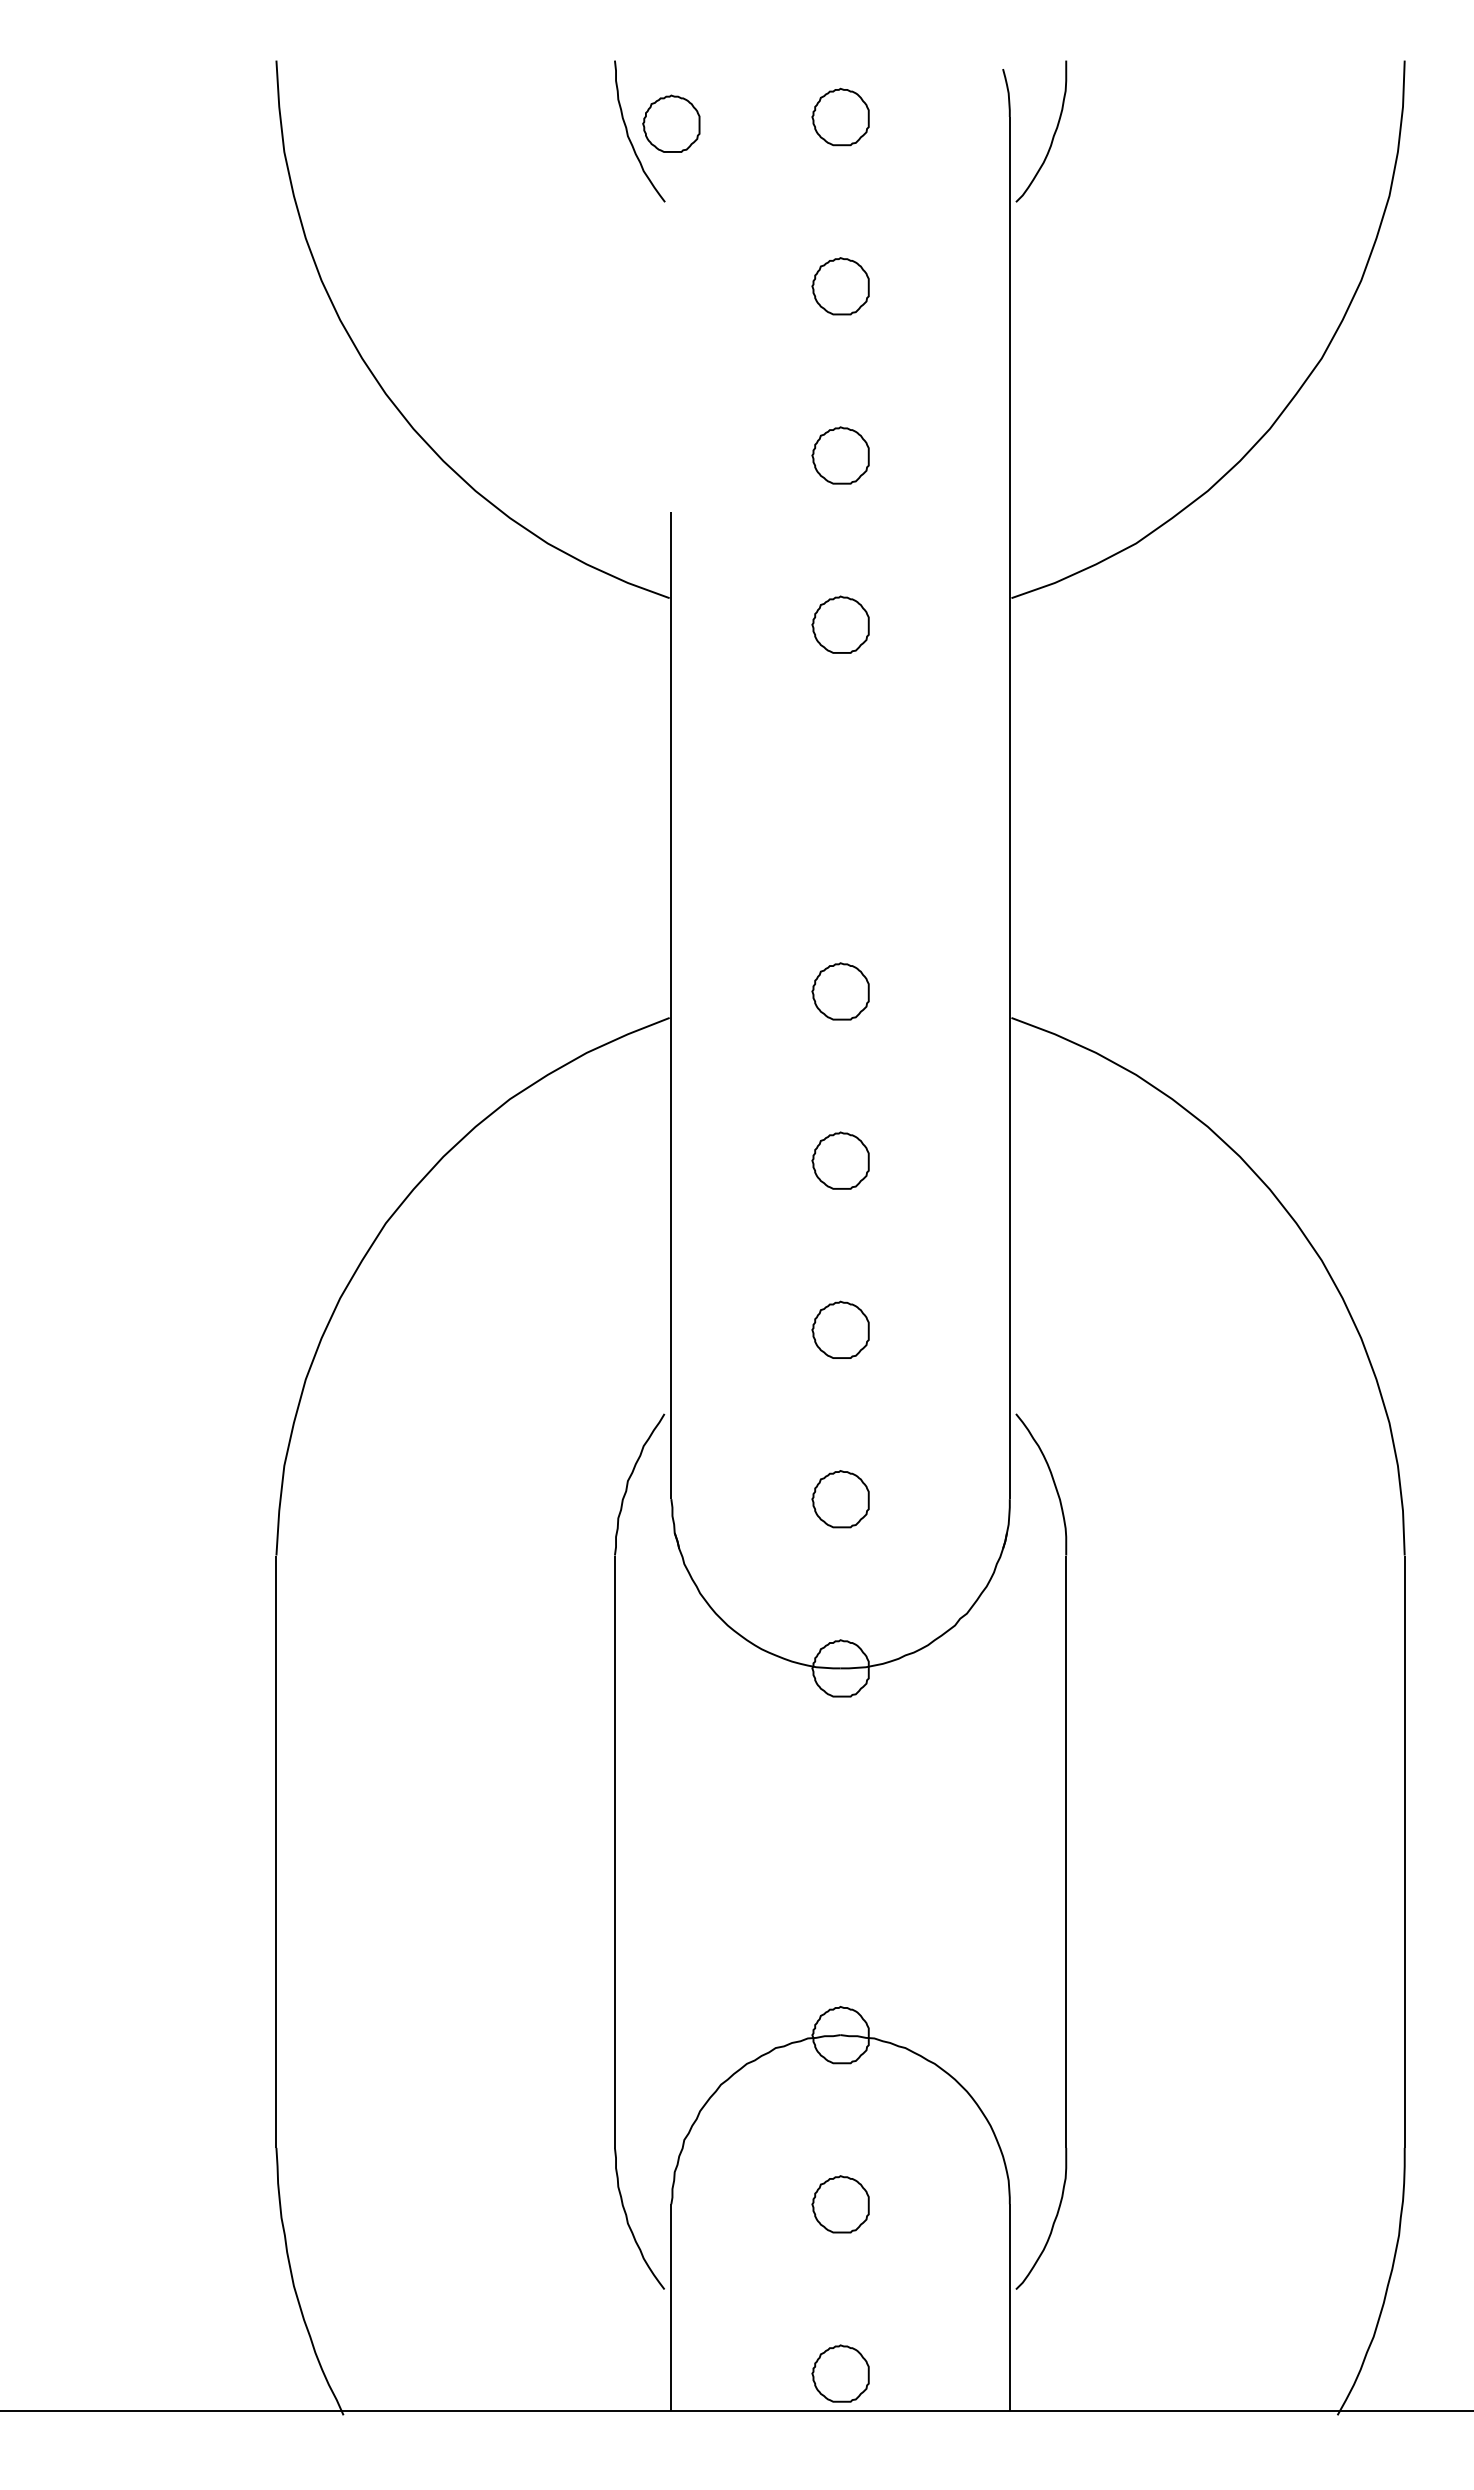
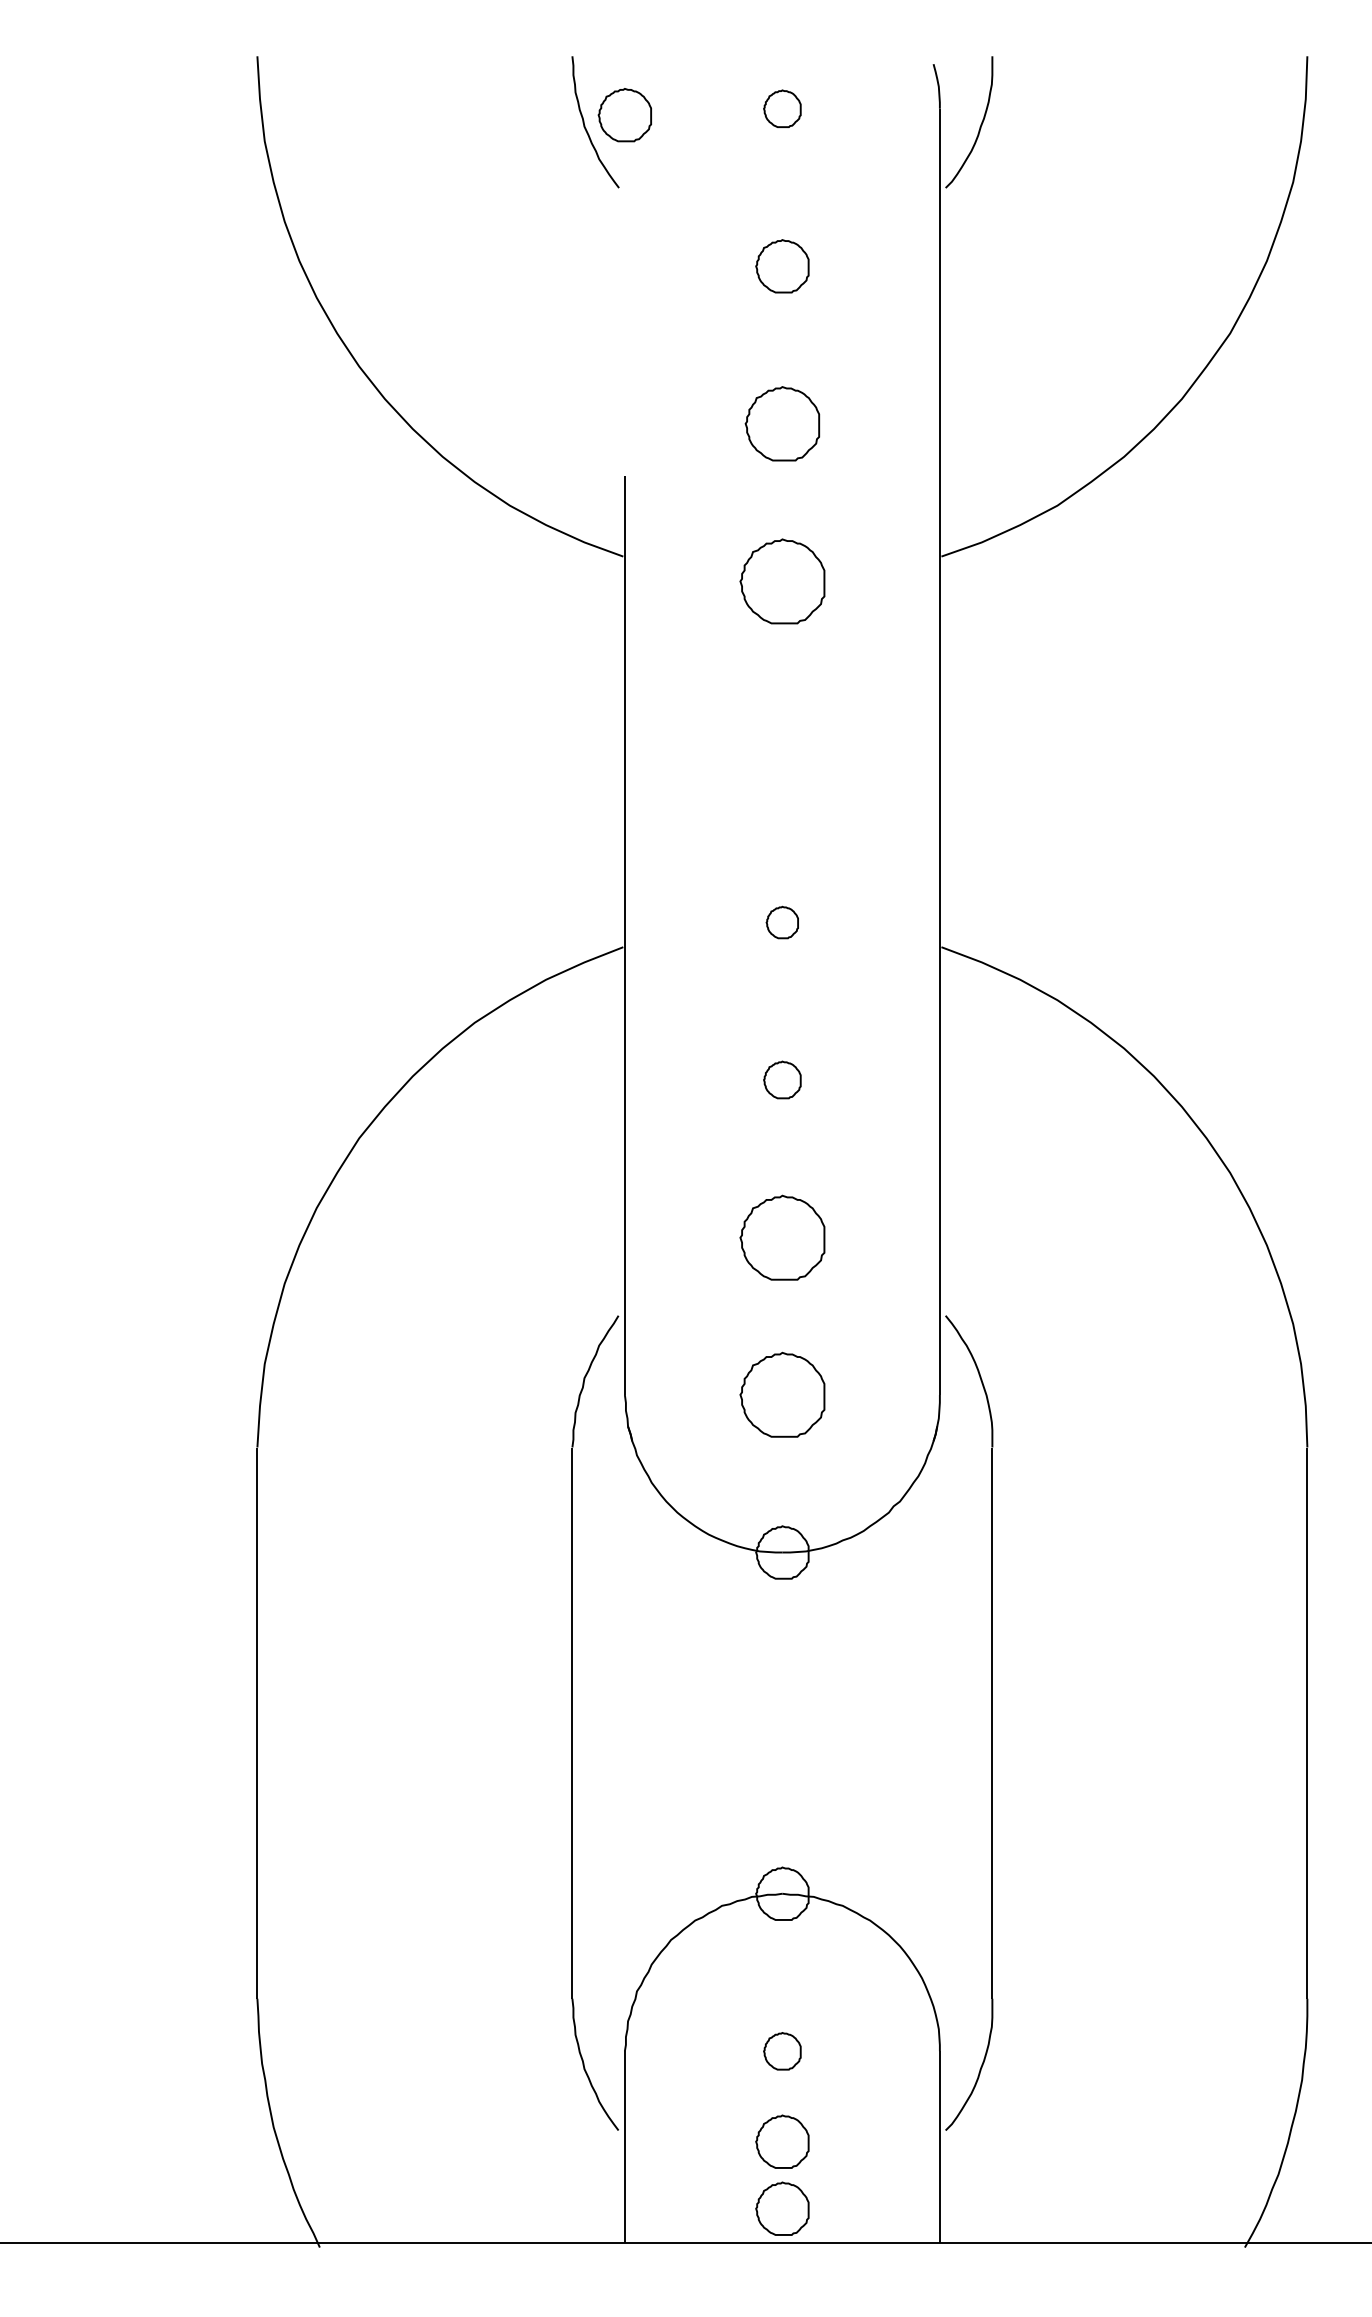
part: (840, 116) -> (782, 108), size x0.7
part: (840, 455) -> (782, 423), size x1.4
part: (840, 624) -> (782, 581), size x1.6
part: (840, 991) -> (782, 922), size x0.6
part: (840, 1160) -> (782, 1079), size x0.7
part: (840, 1329) -> (782, 1237), size x1.6
part: (840, 1499) -> (782, 1395), size x1.6
part: (840, 2204) -> (782, 2051), size x0.7
part: (840, 2301) -> (782, 2141), added

